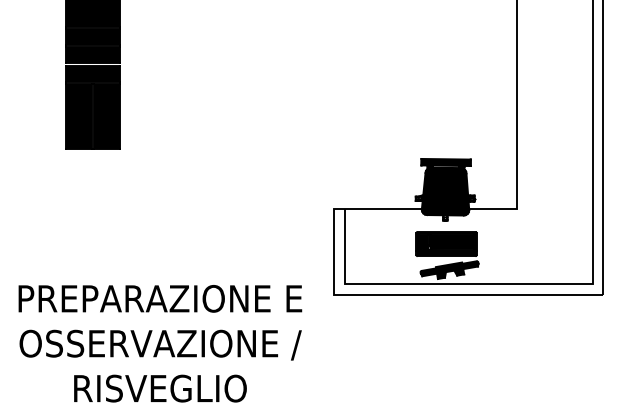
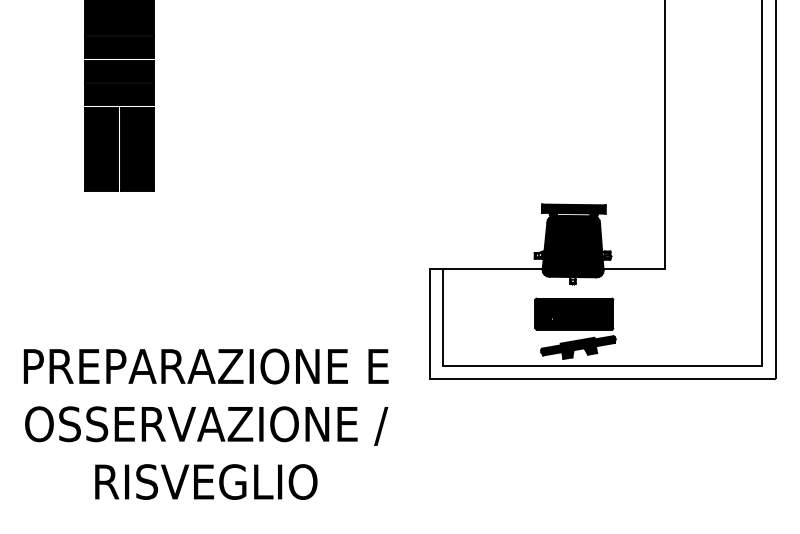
text: (160, 343) -> (206, 423), moved

